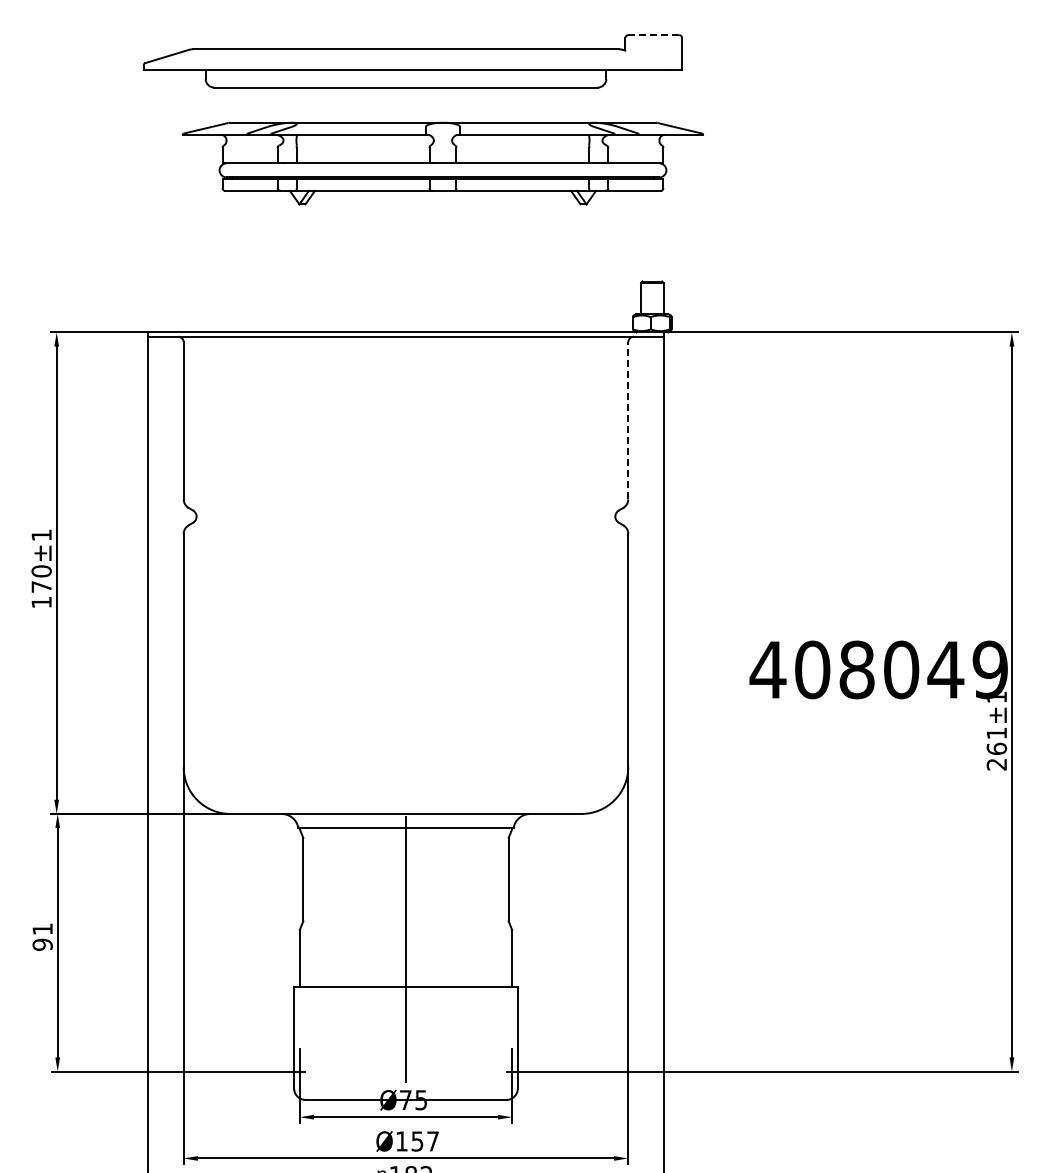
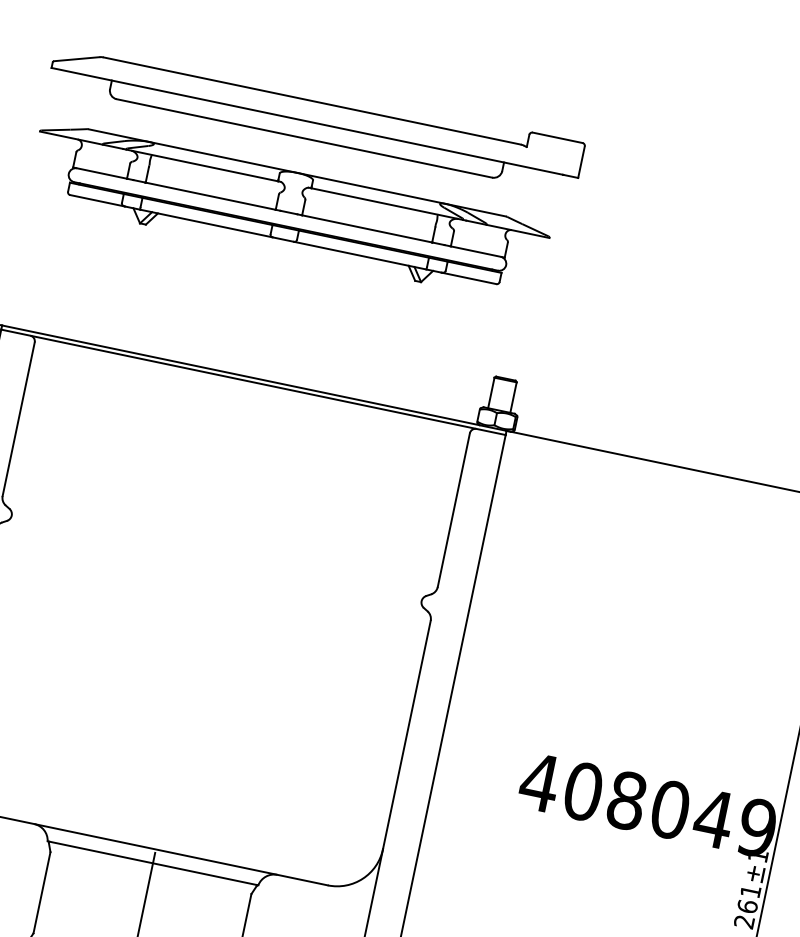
line: (654, 35) -> (558, 138), dashed -> solid
part: (442, 163) -> (288, 212), moved
line: (628, 420) -> (454, 509), dashed -> solid

